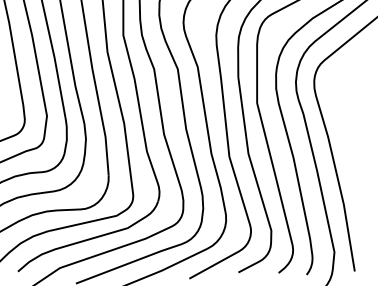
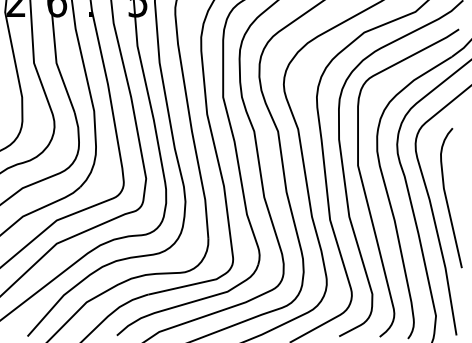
curve: (345, 135) -> (447, 198), added

